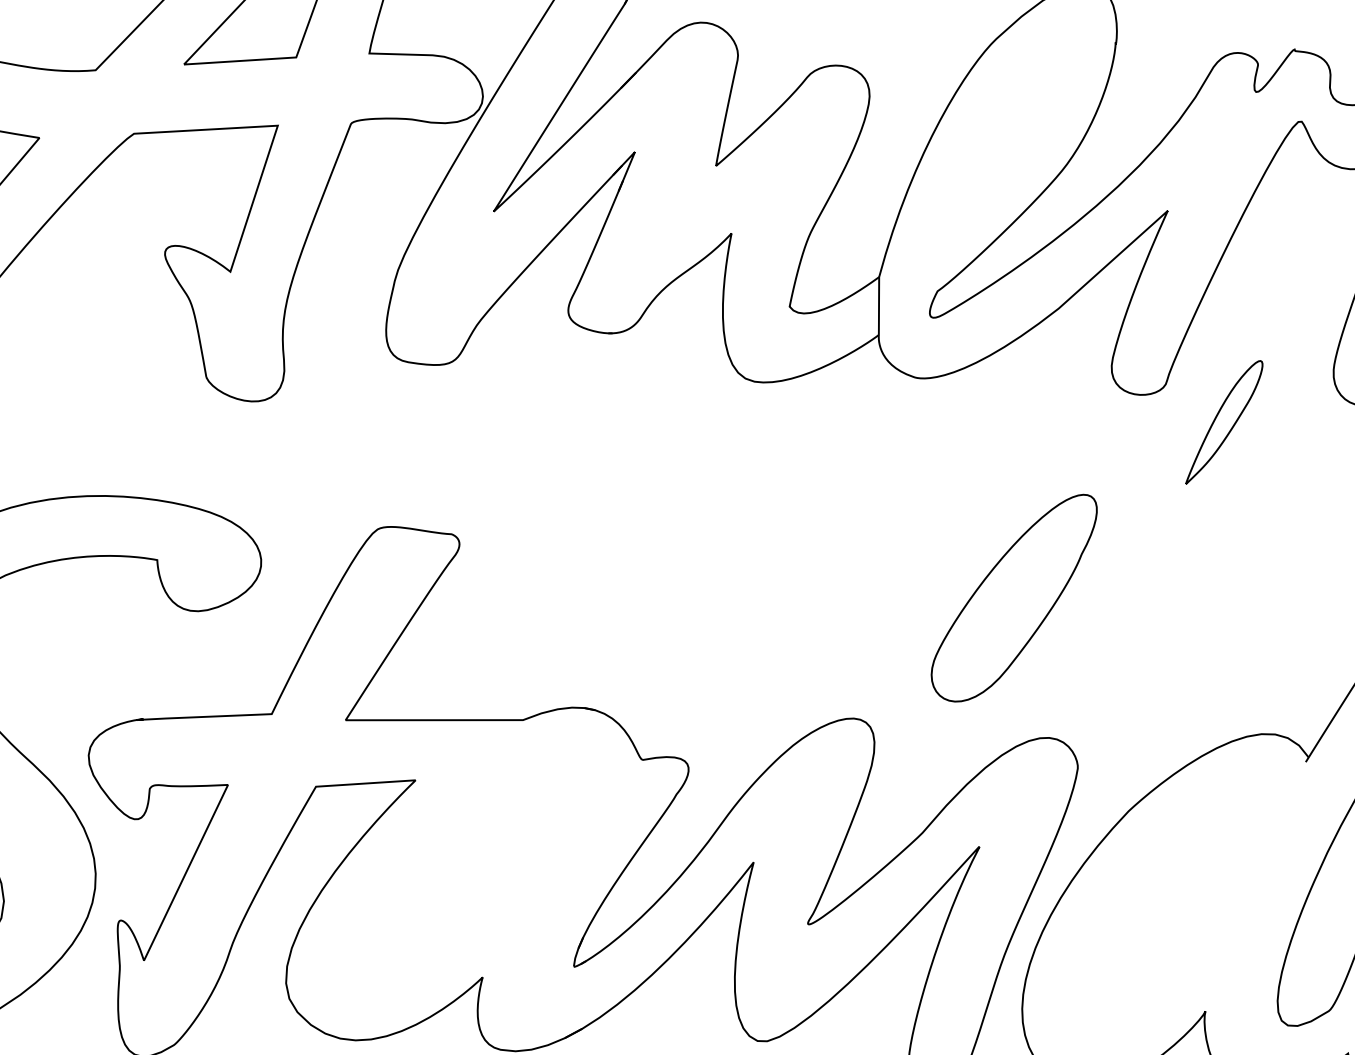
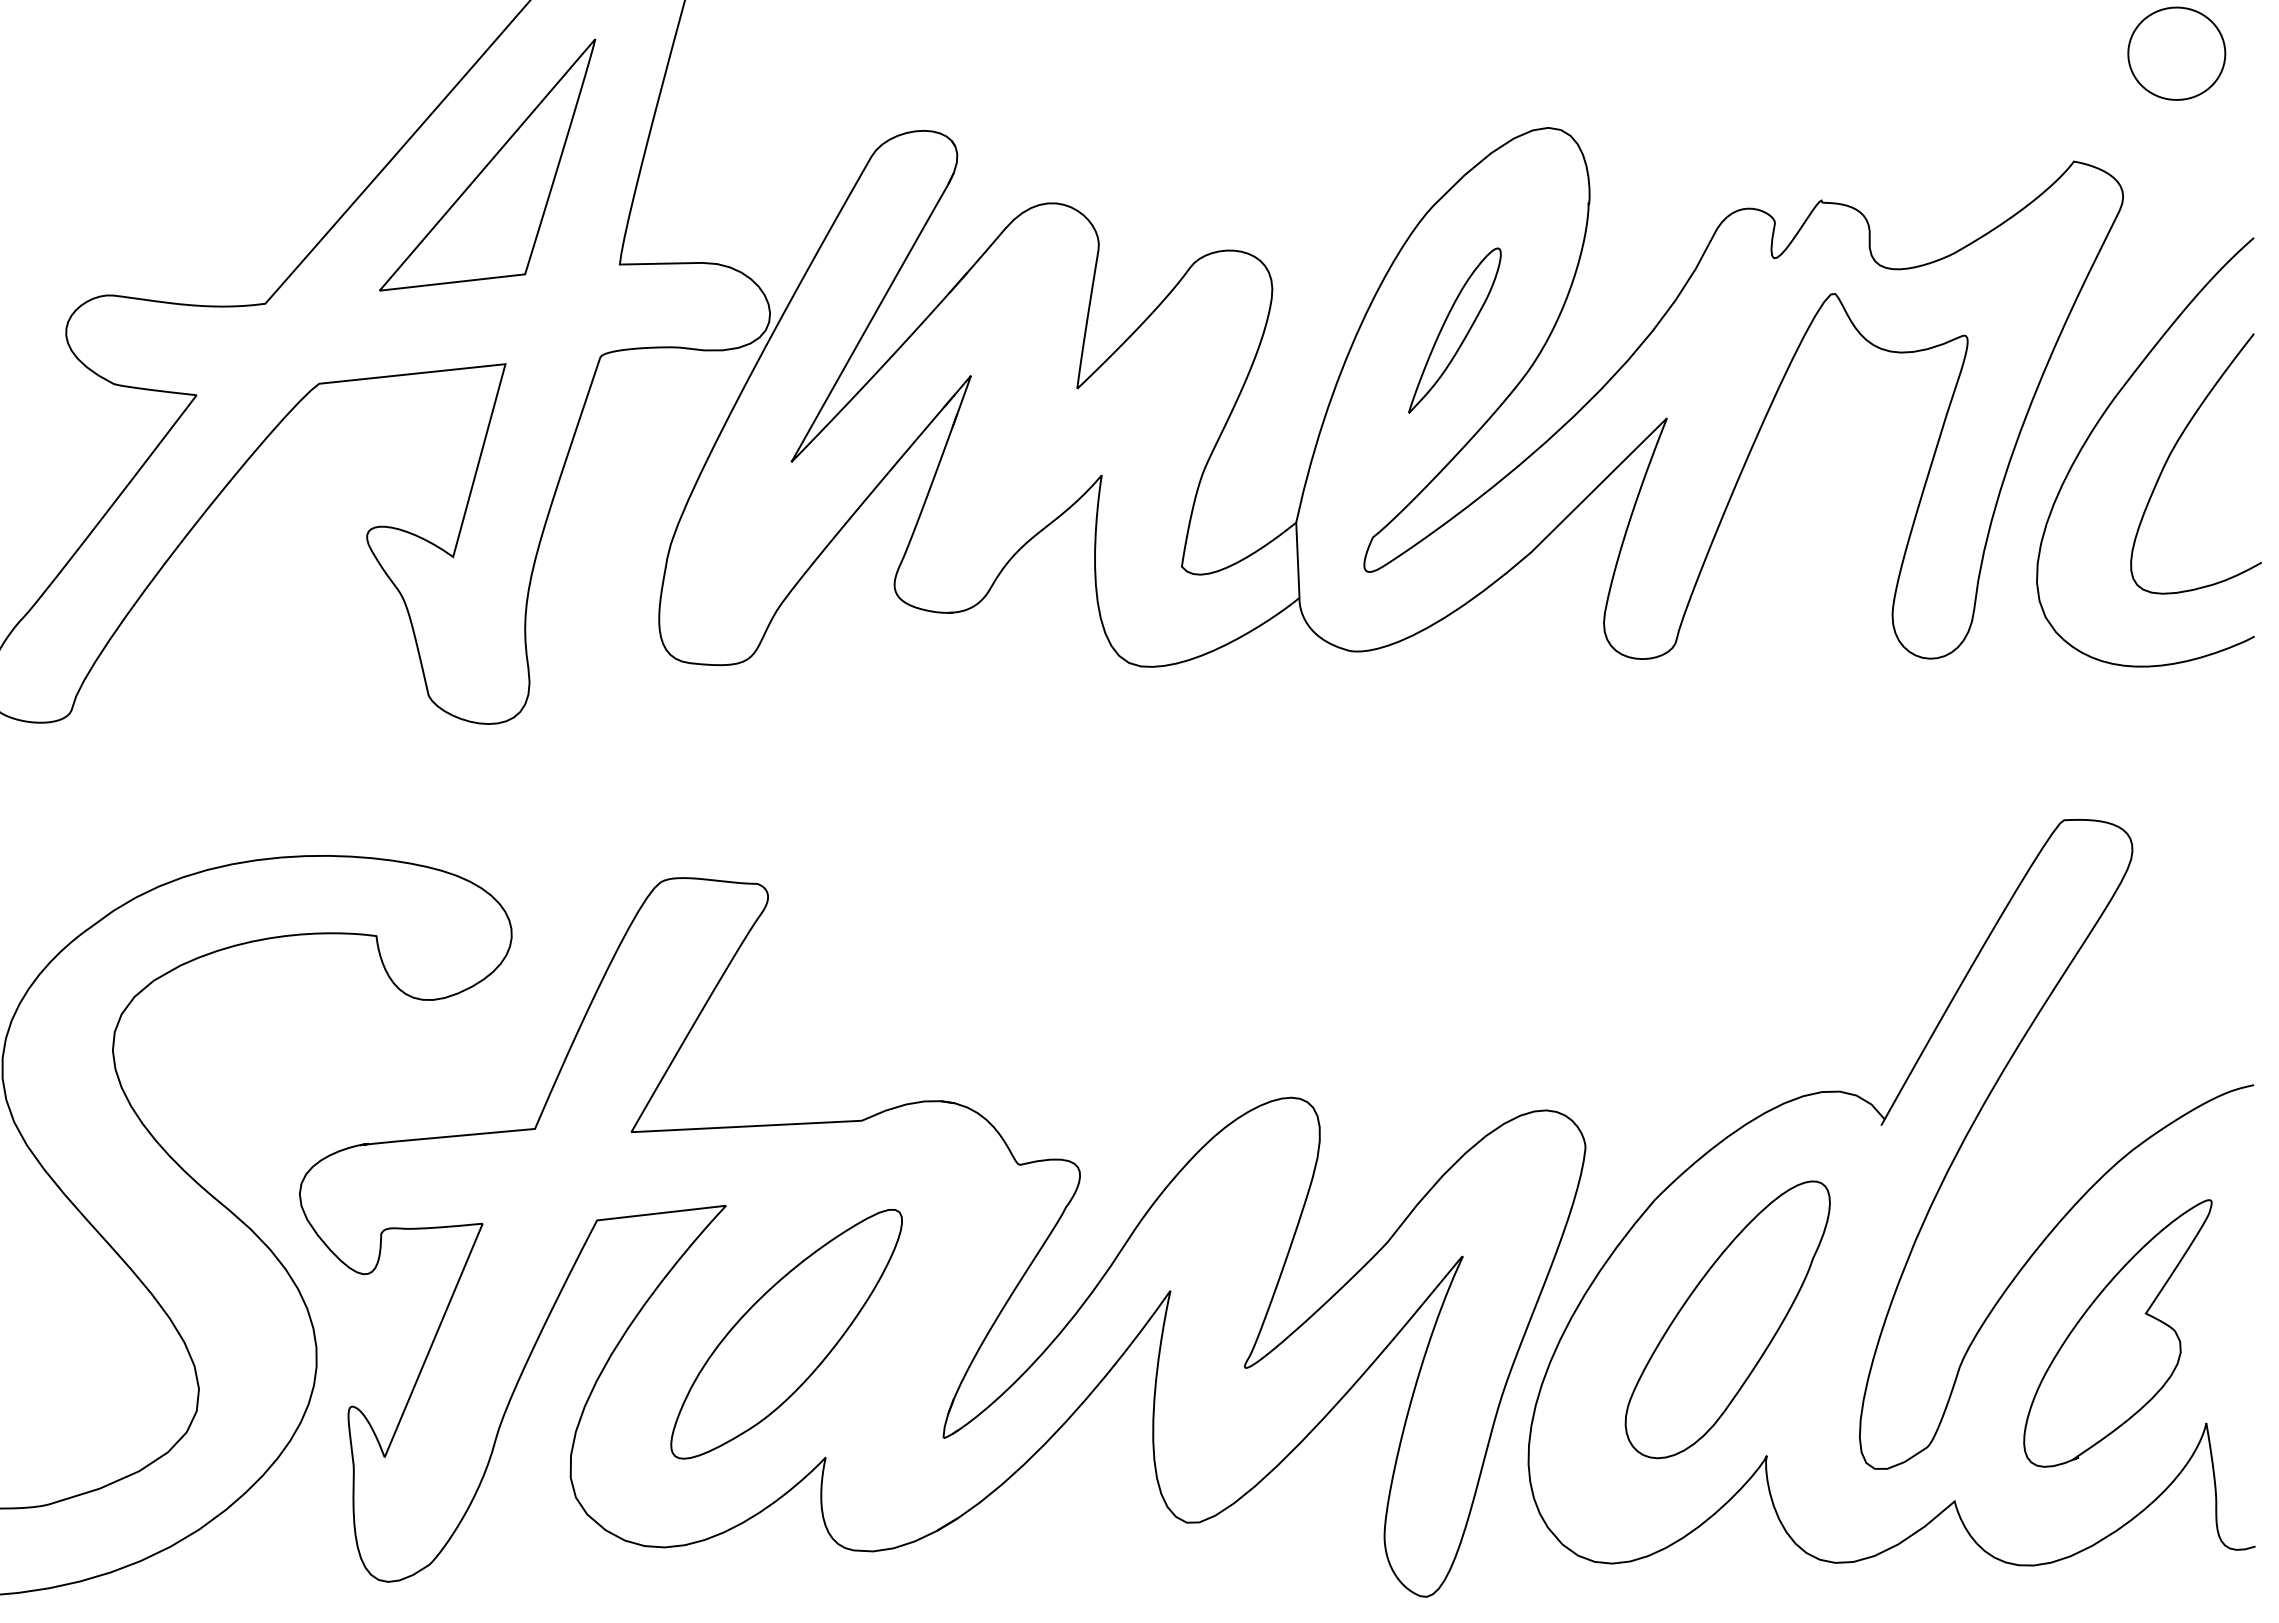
part: (1224, 422) -> (1454, 330), moved
part: (1013, 597) -> (1727, 1319), moved
part: (457, 881) -> (786, 1334), added

